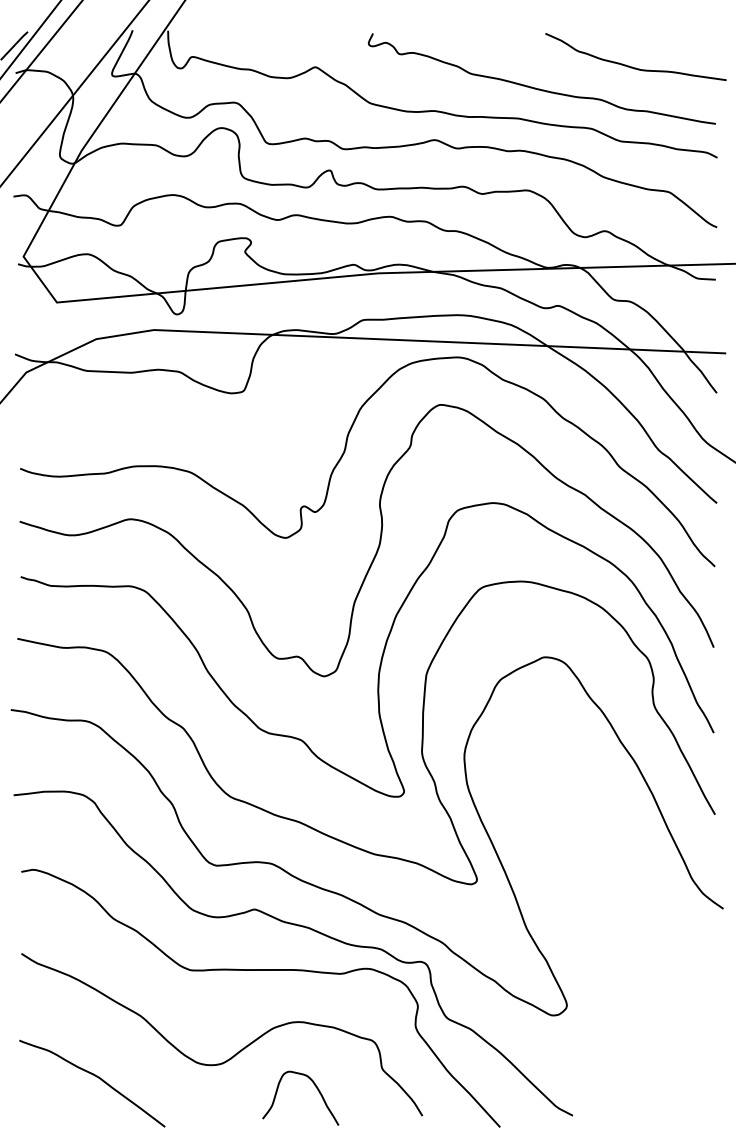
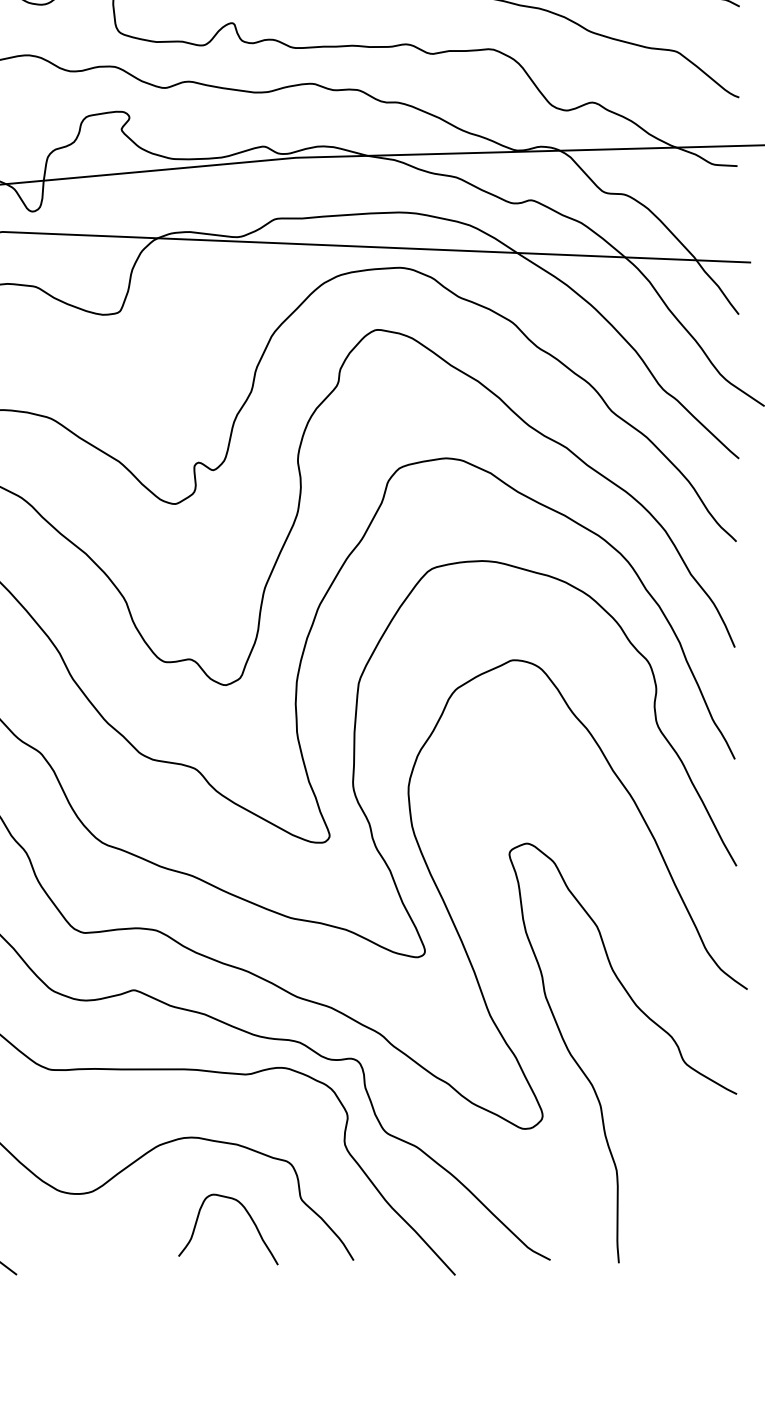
curve: (602, 976) -> (589, 1077), added
curve: (315, 1087) -> (247, 1215), moved

